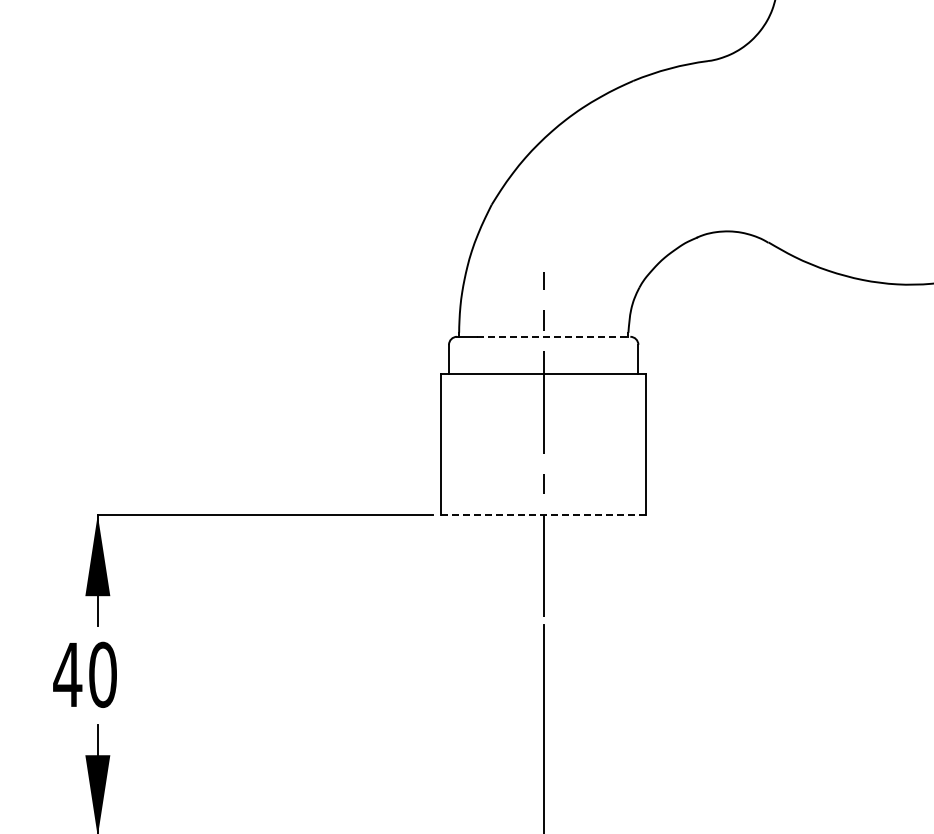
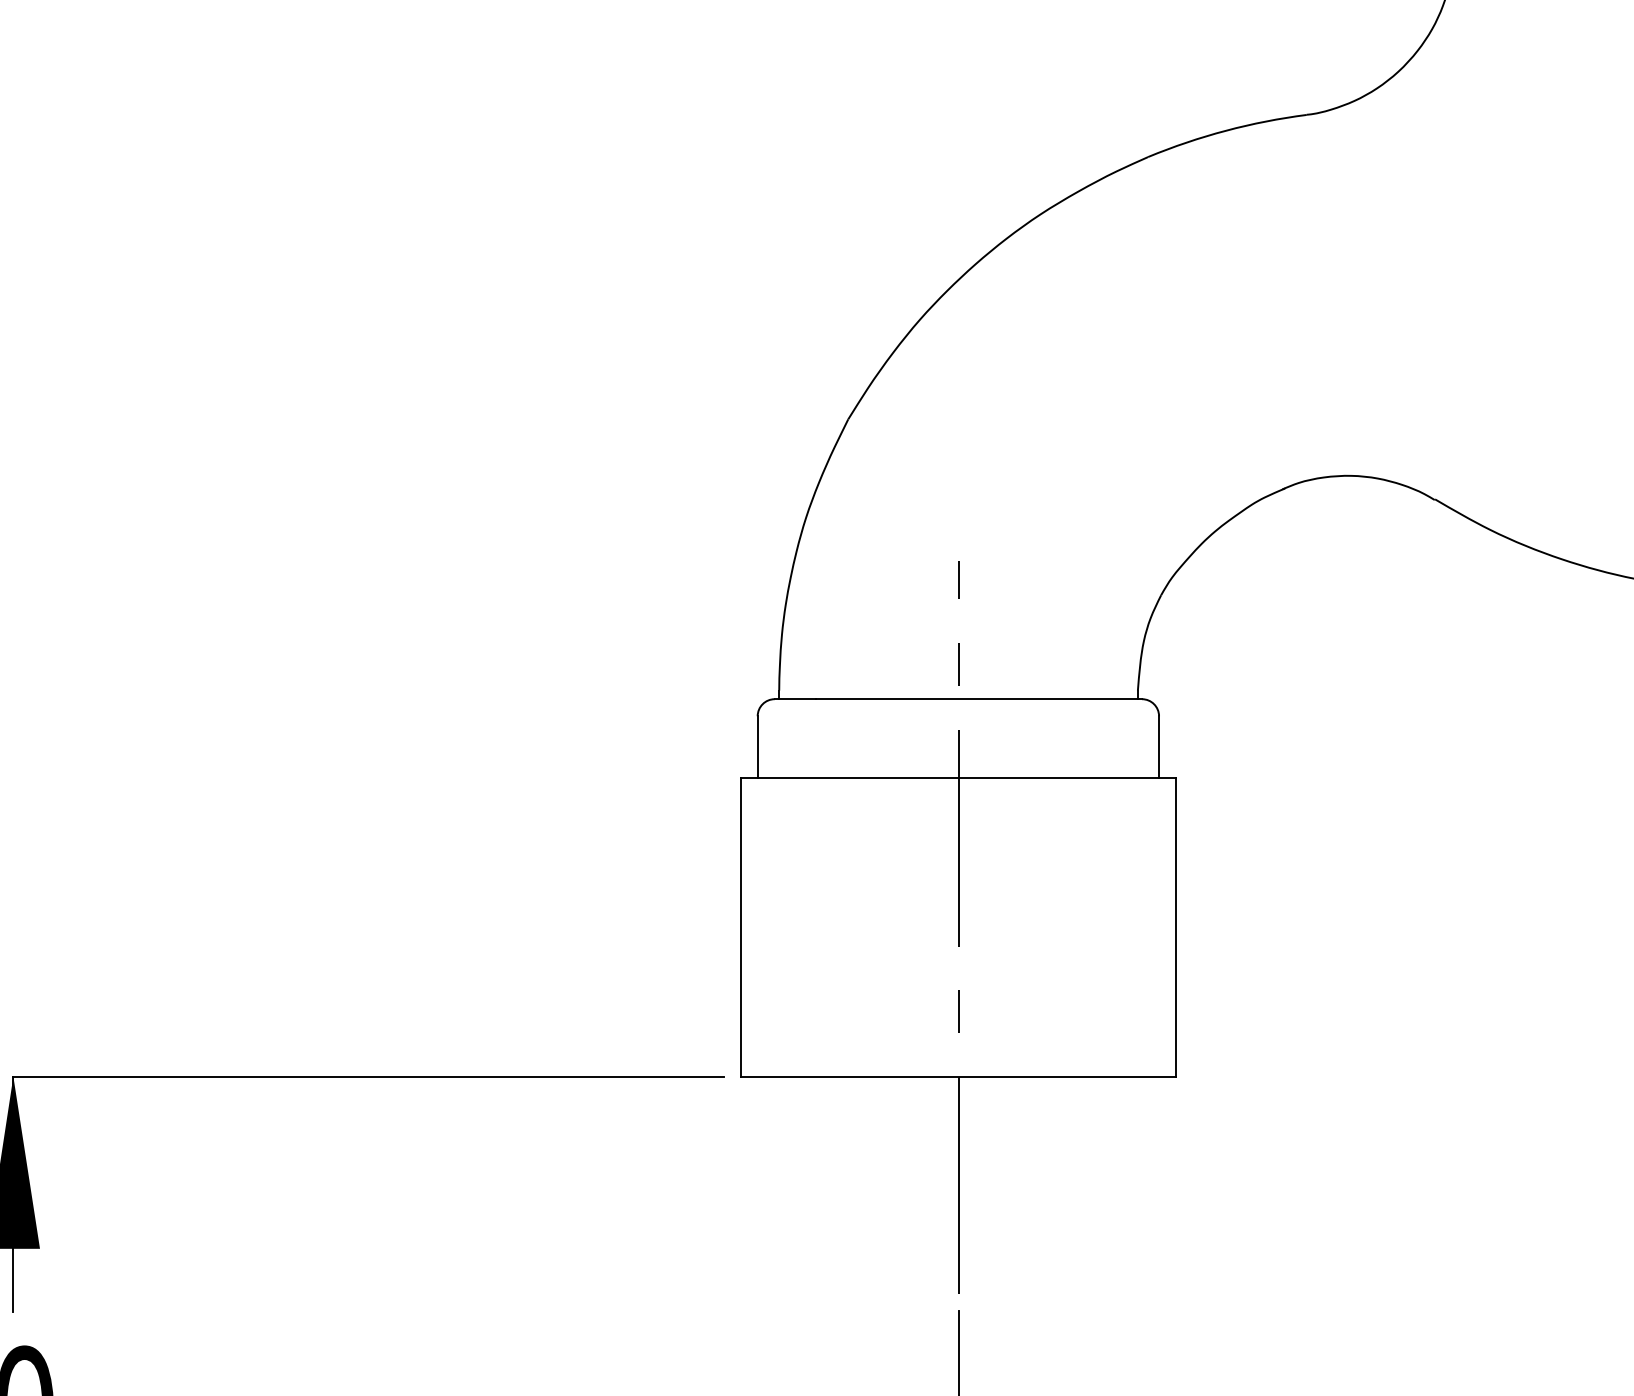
line: (553, 336) -> (979, 698), dashed -> solid
line: (543, 514) -> (957, 1075), dashed -> solid

